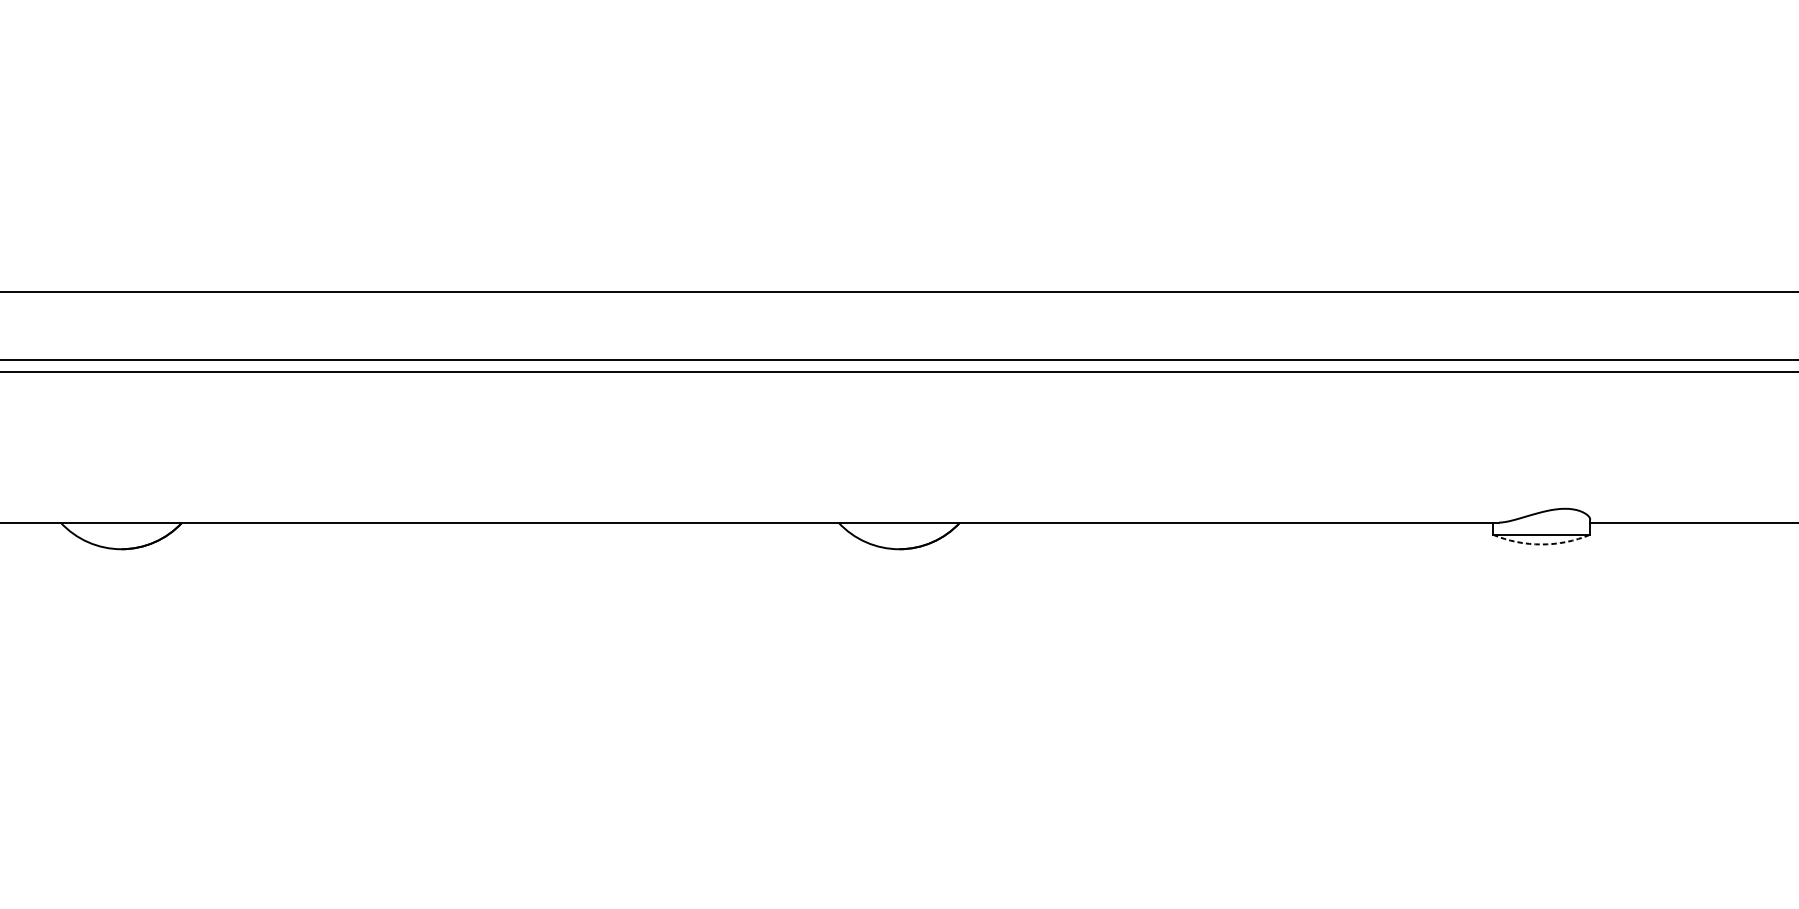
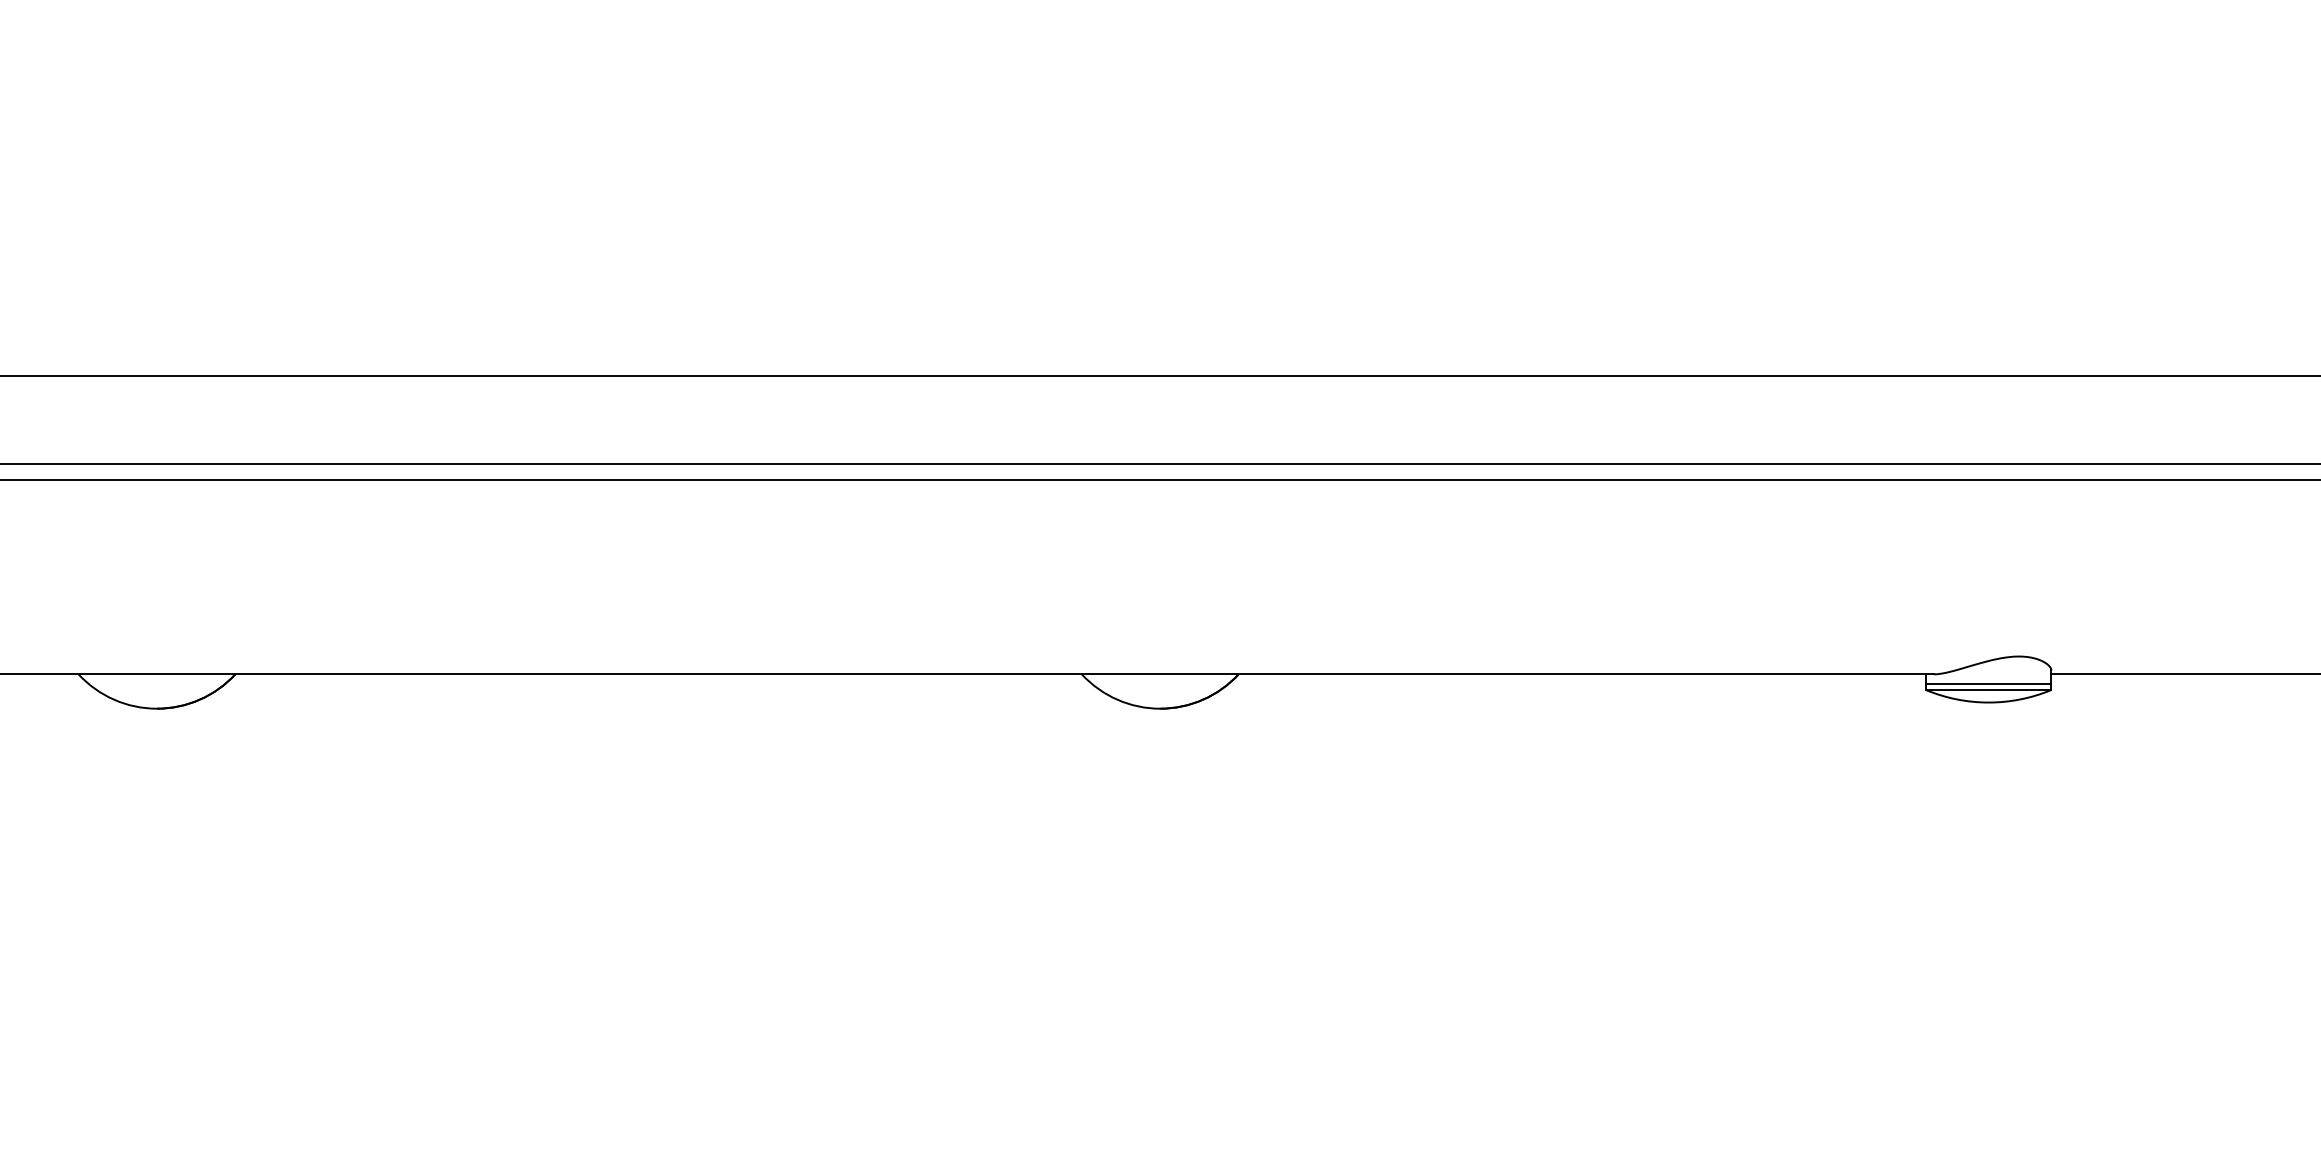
line: (1541, 529) -> (1988, 683), added
arc: (1541, 544) -> (1988, 702), dashed -> solid

